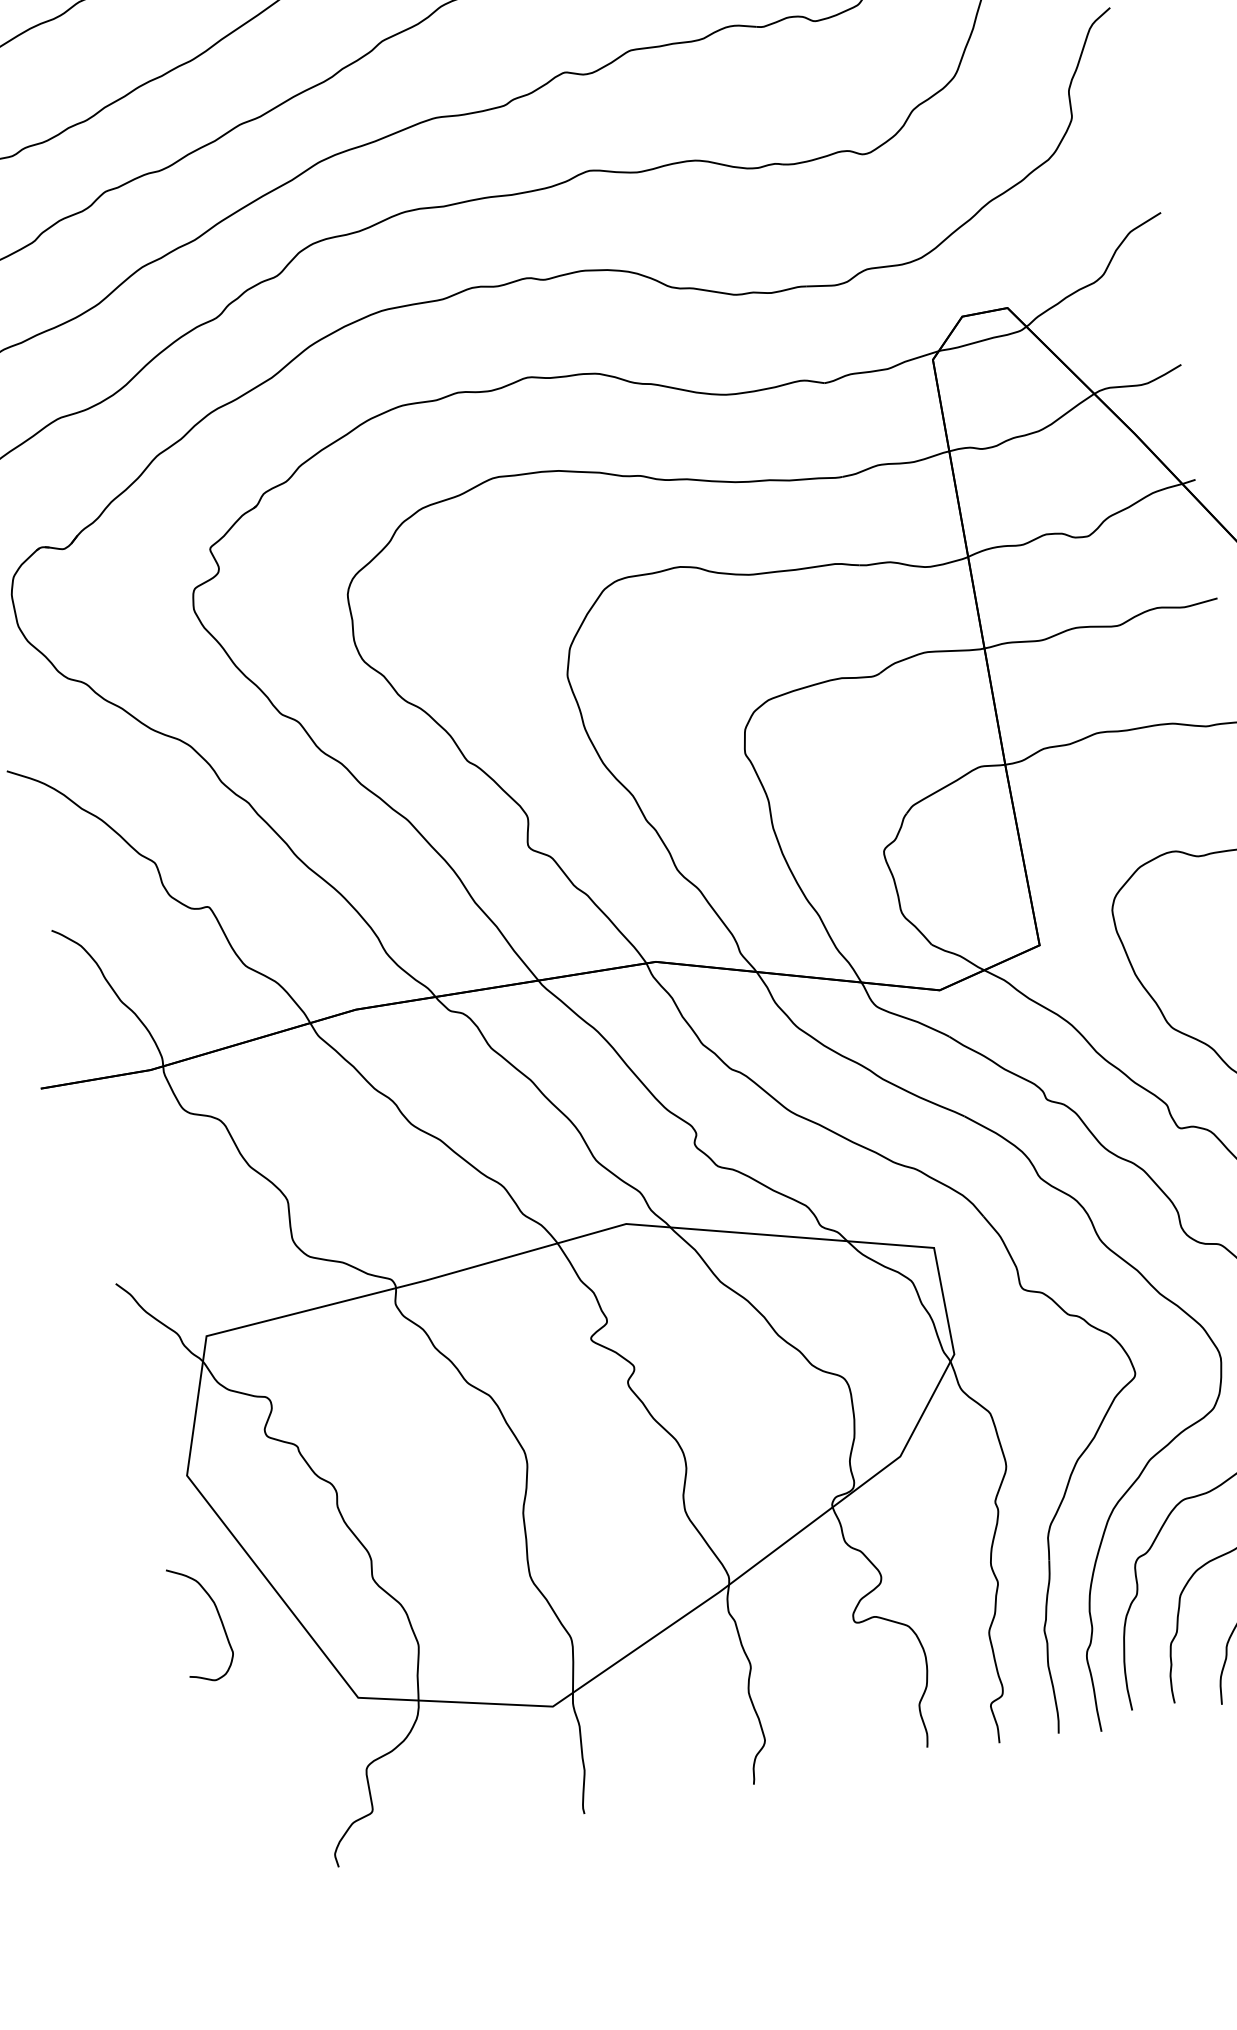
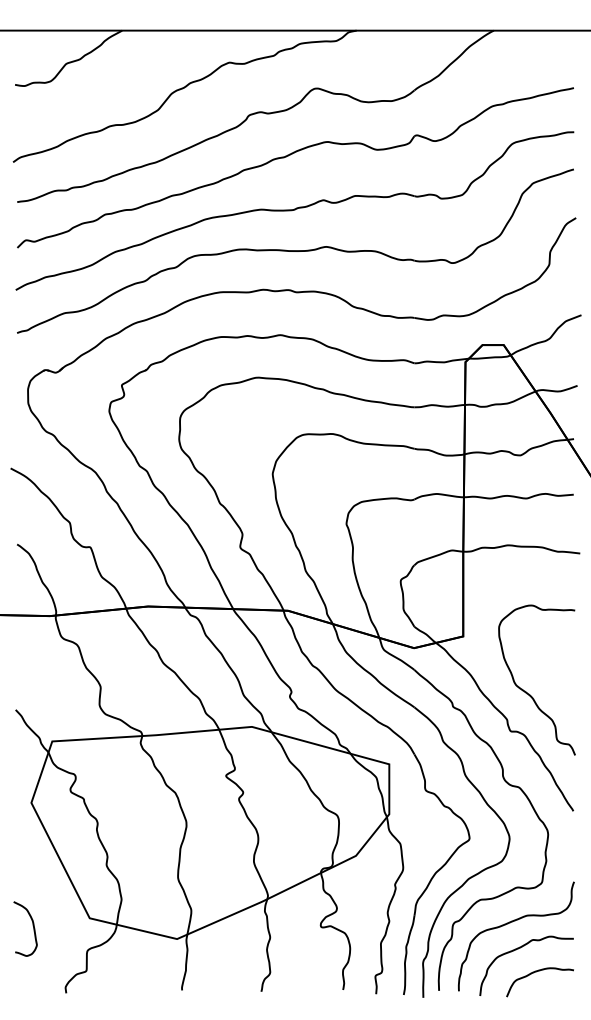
curve: (215, 1612) -> (32, 925), moved

